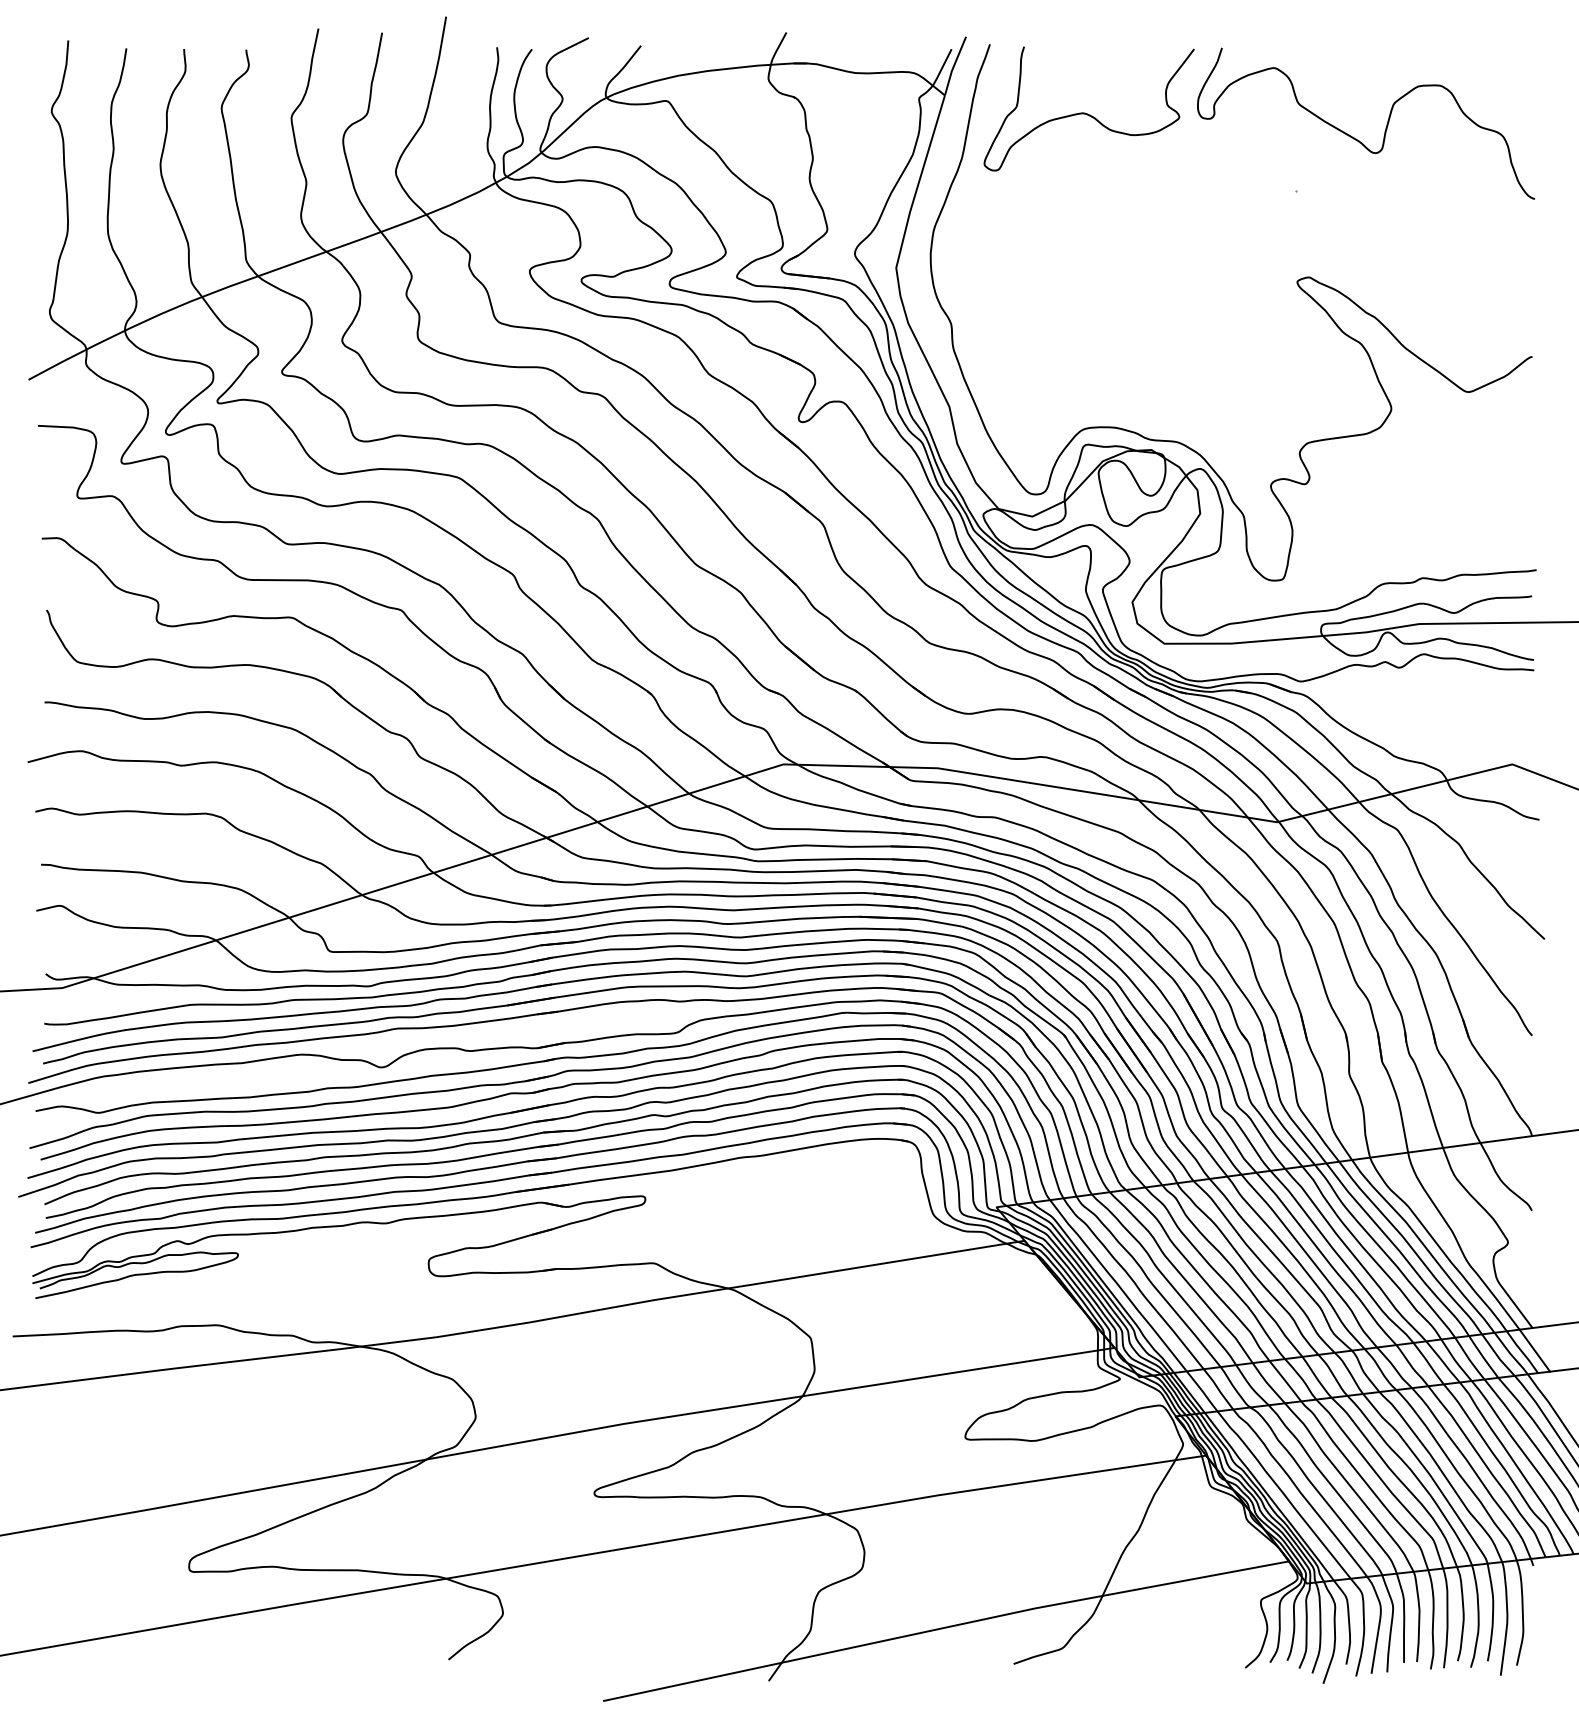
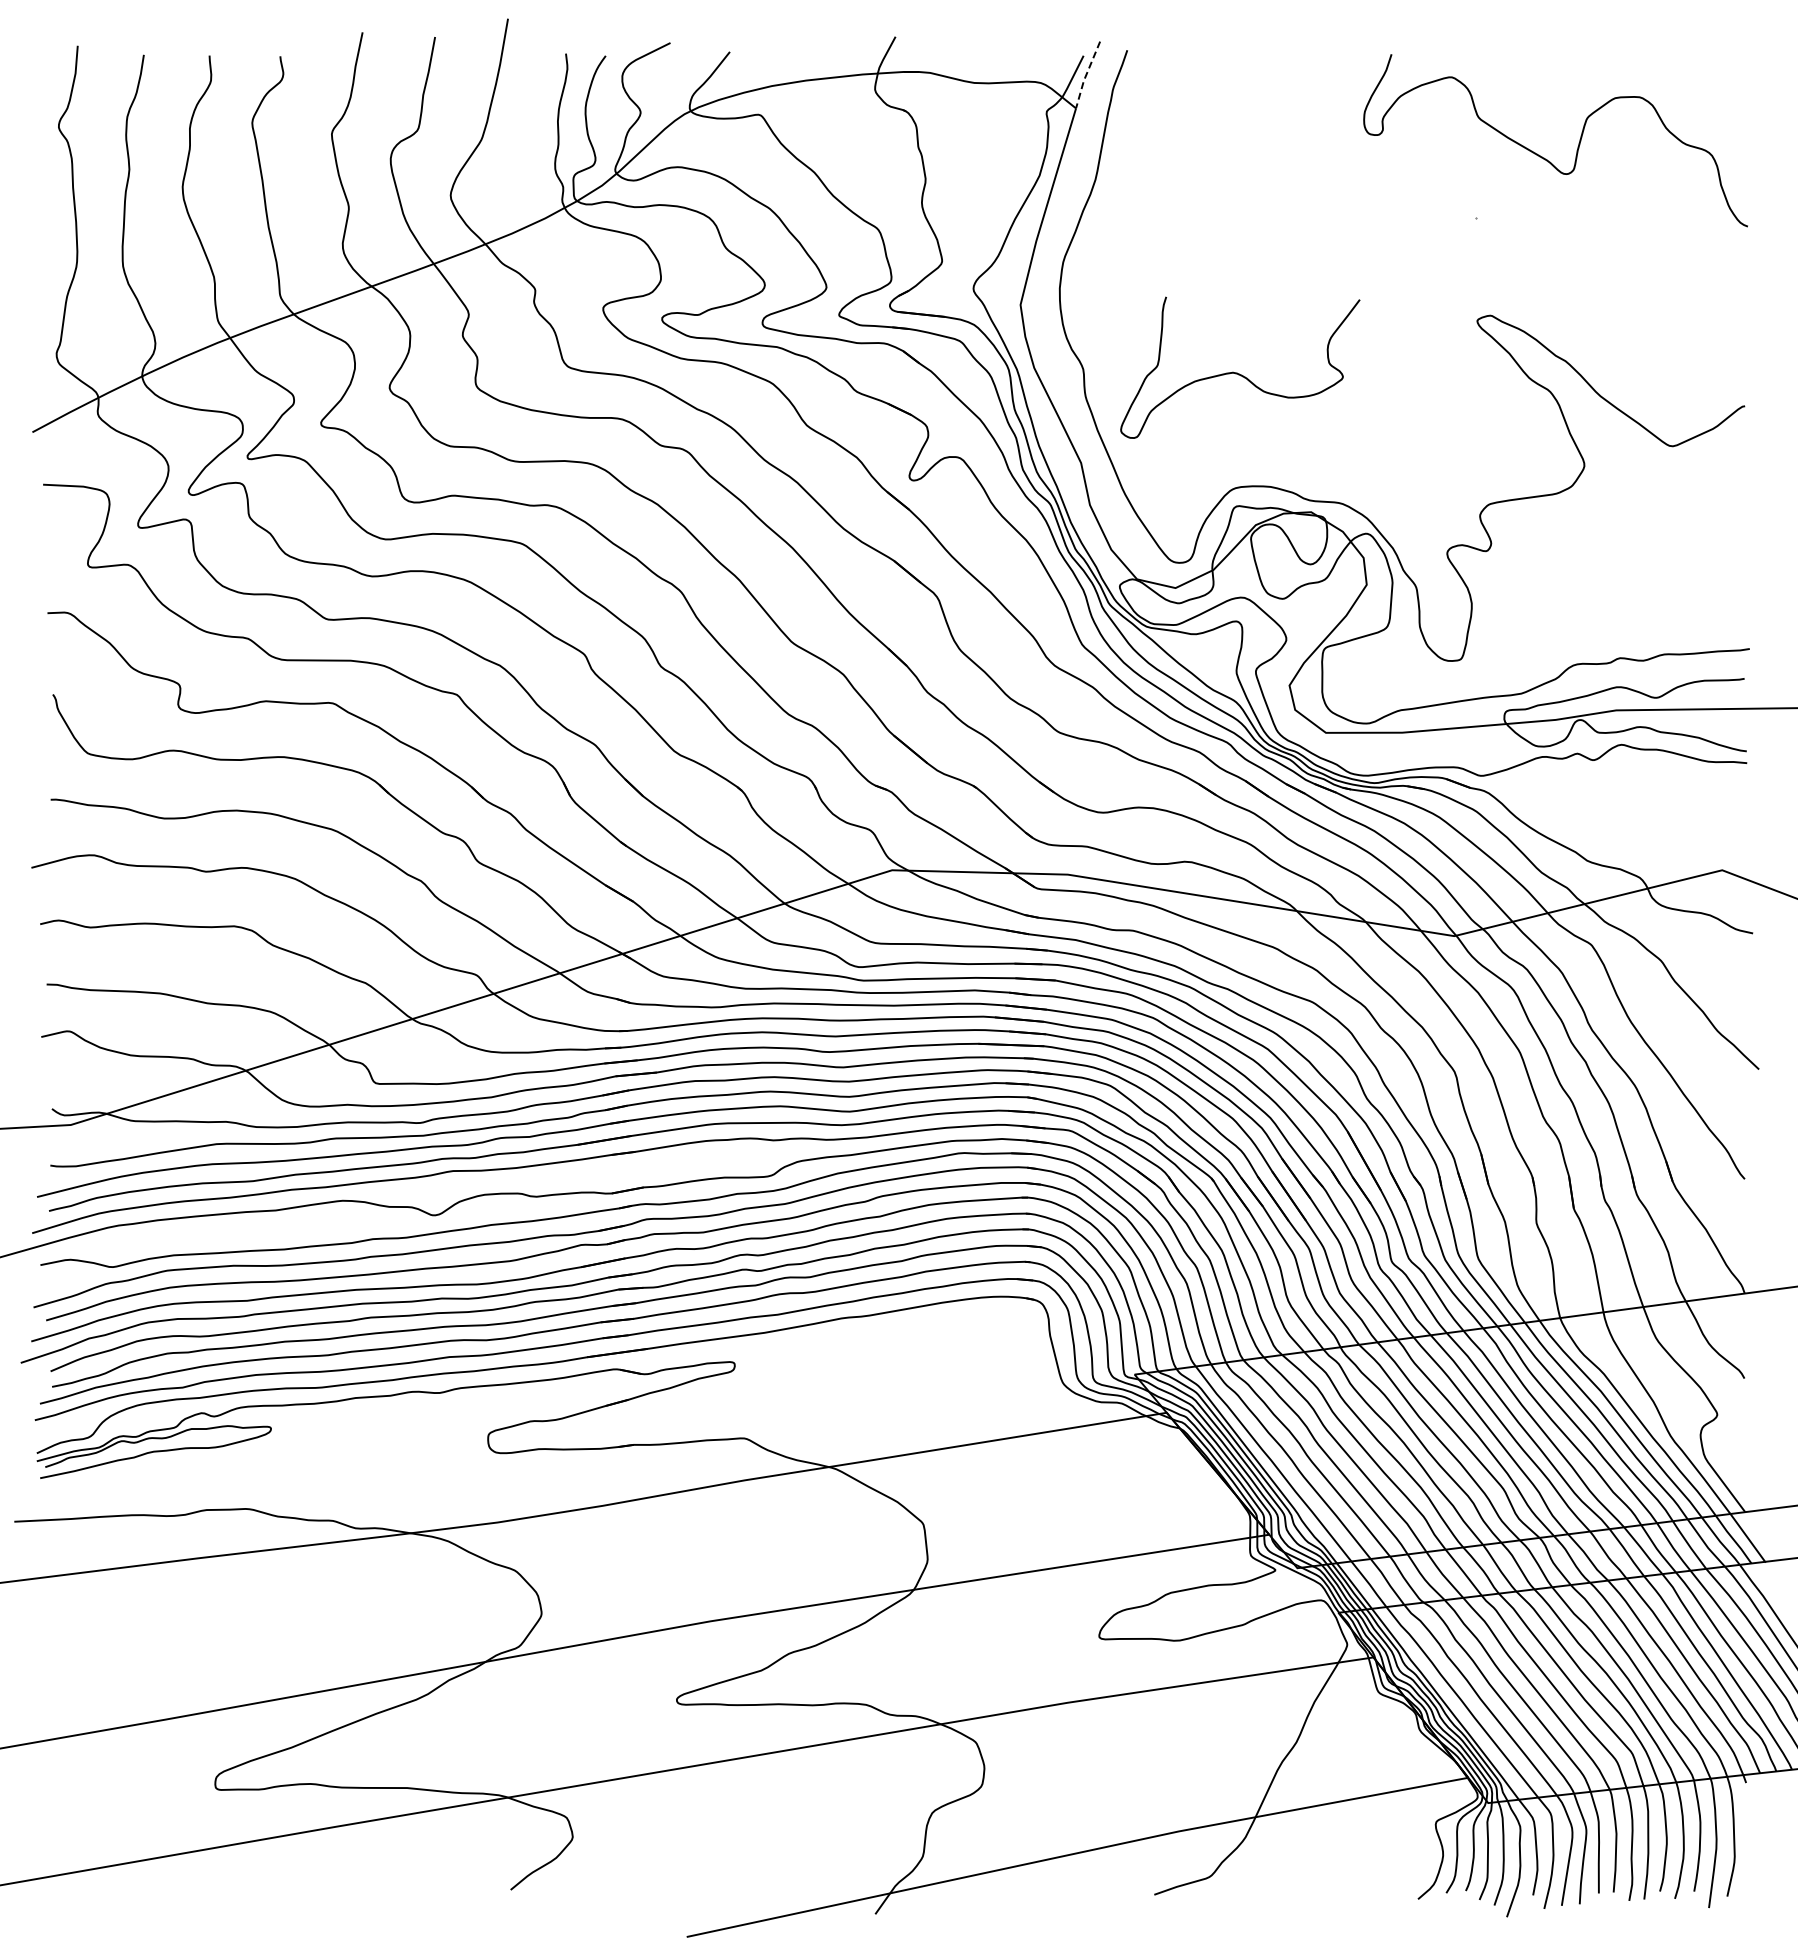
line: (954, 66) -> (1086, 75), solid -> dashed
curve: (1086, 113) -> (1237, 372), moved

